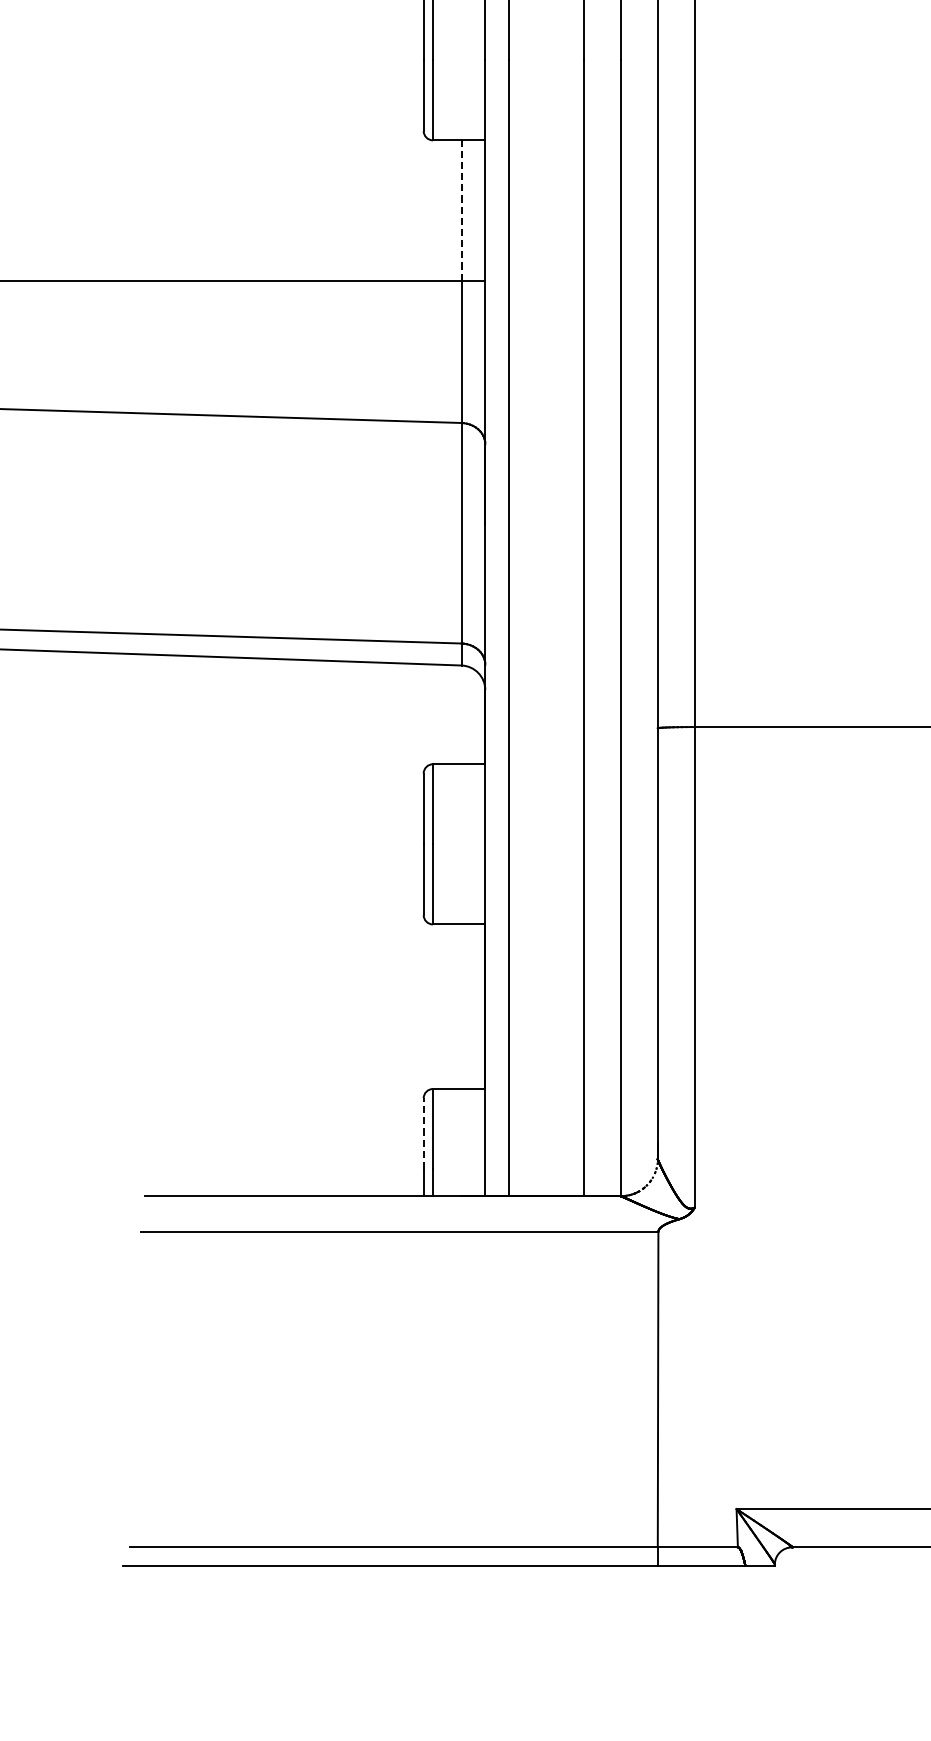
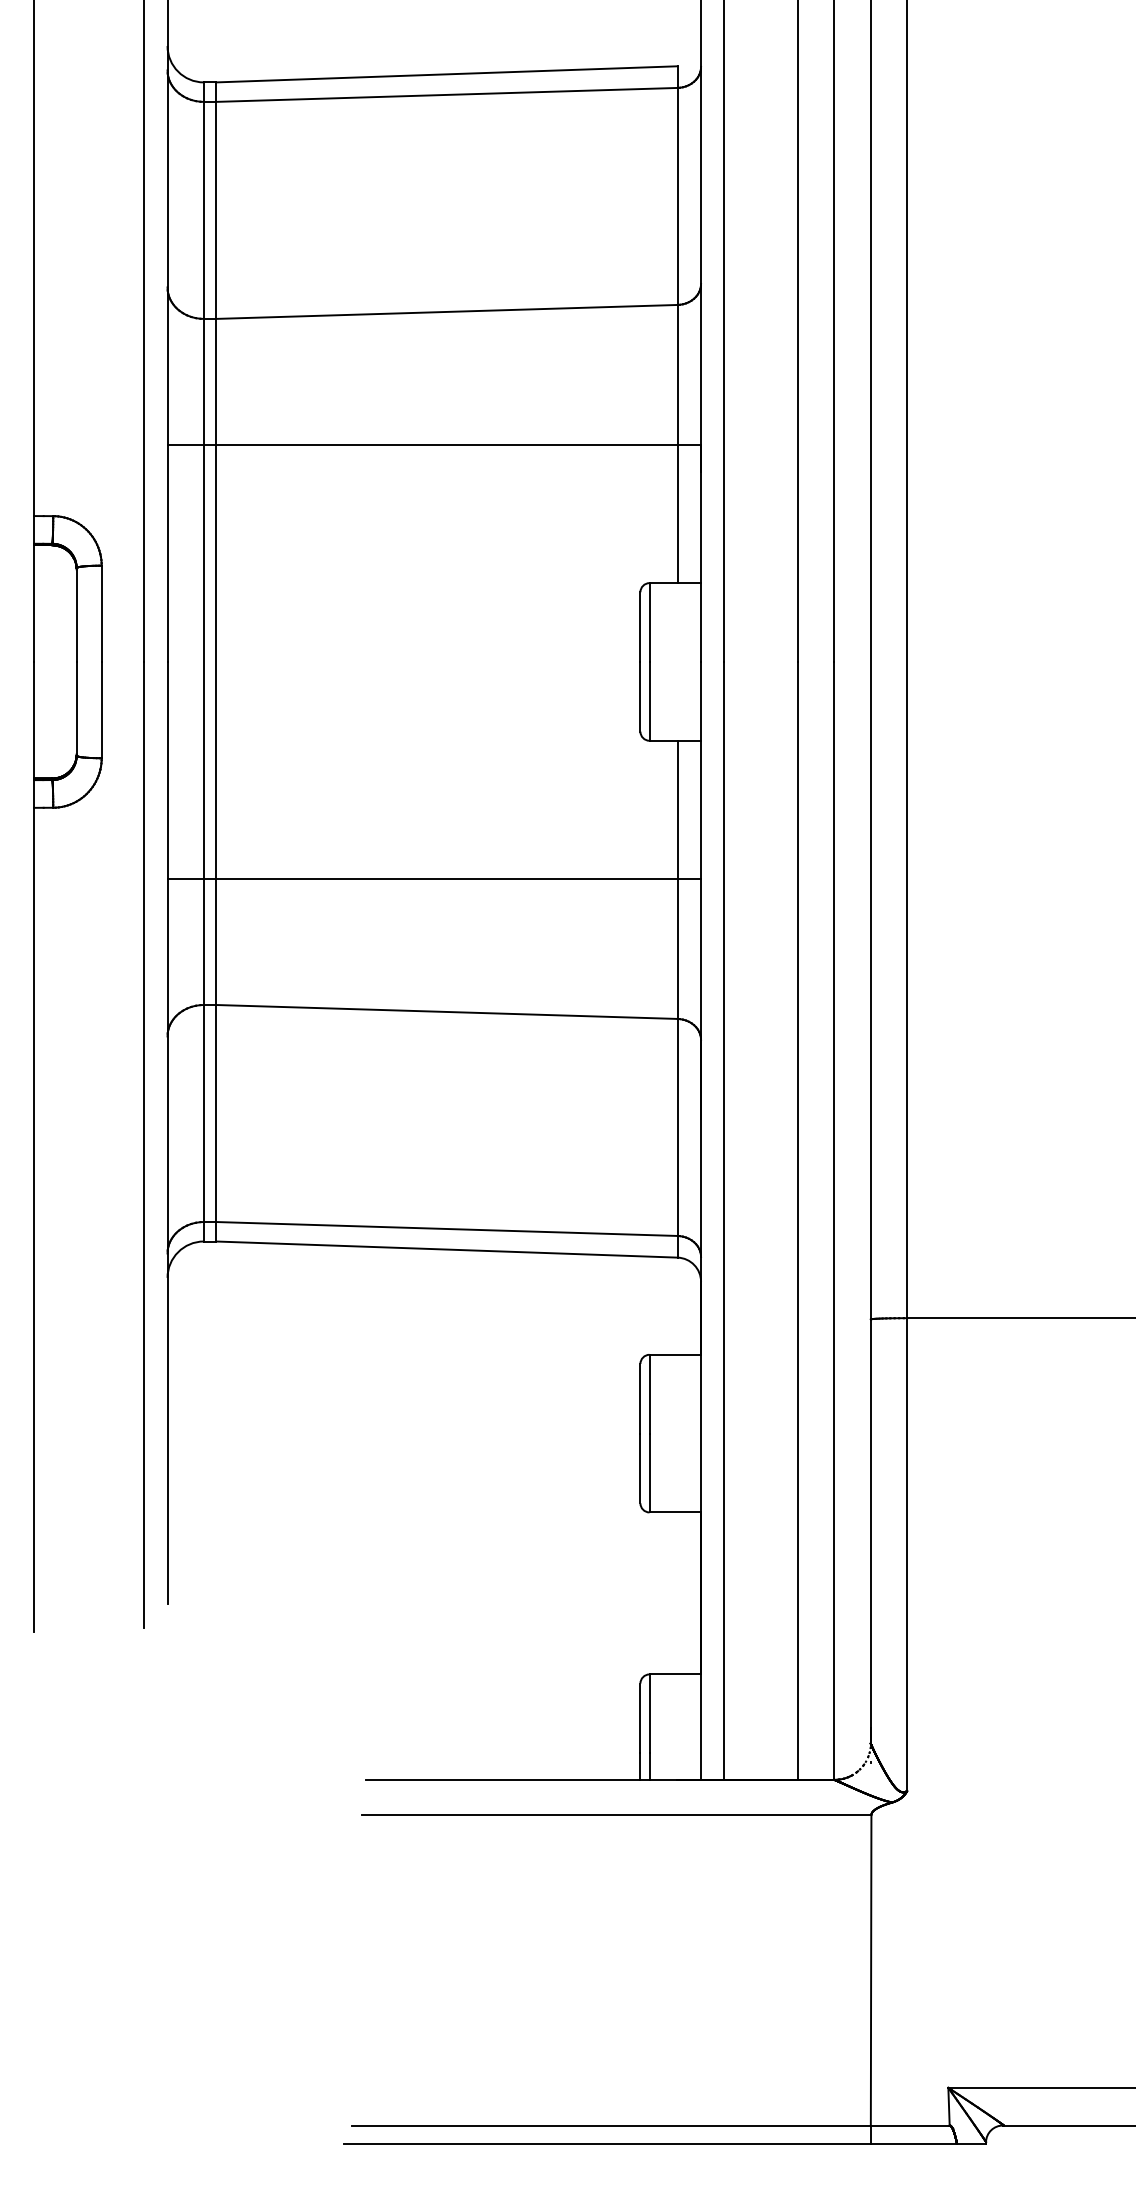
line: (461, 210) -> (677, 809), dashed -> solid
line: (423, 1133) -> (640, 1718), dashed -> solid

